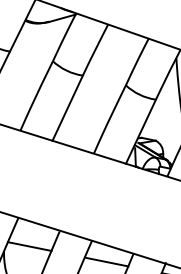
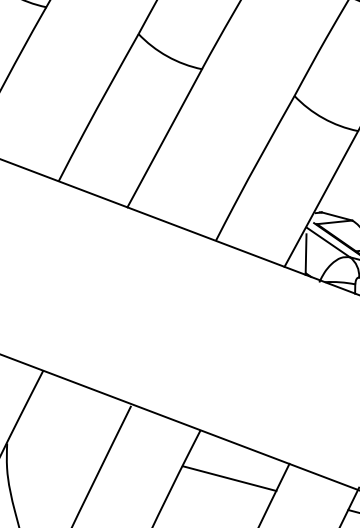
line: (29, 246) -> (63, 434), removed

